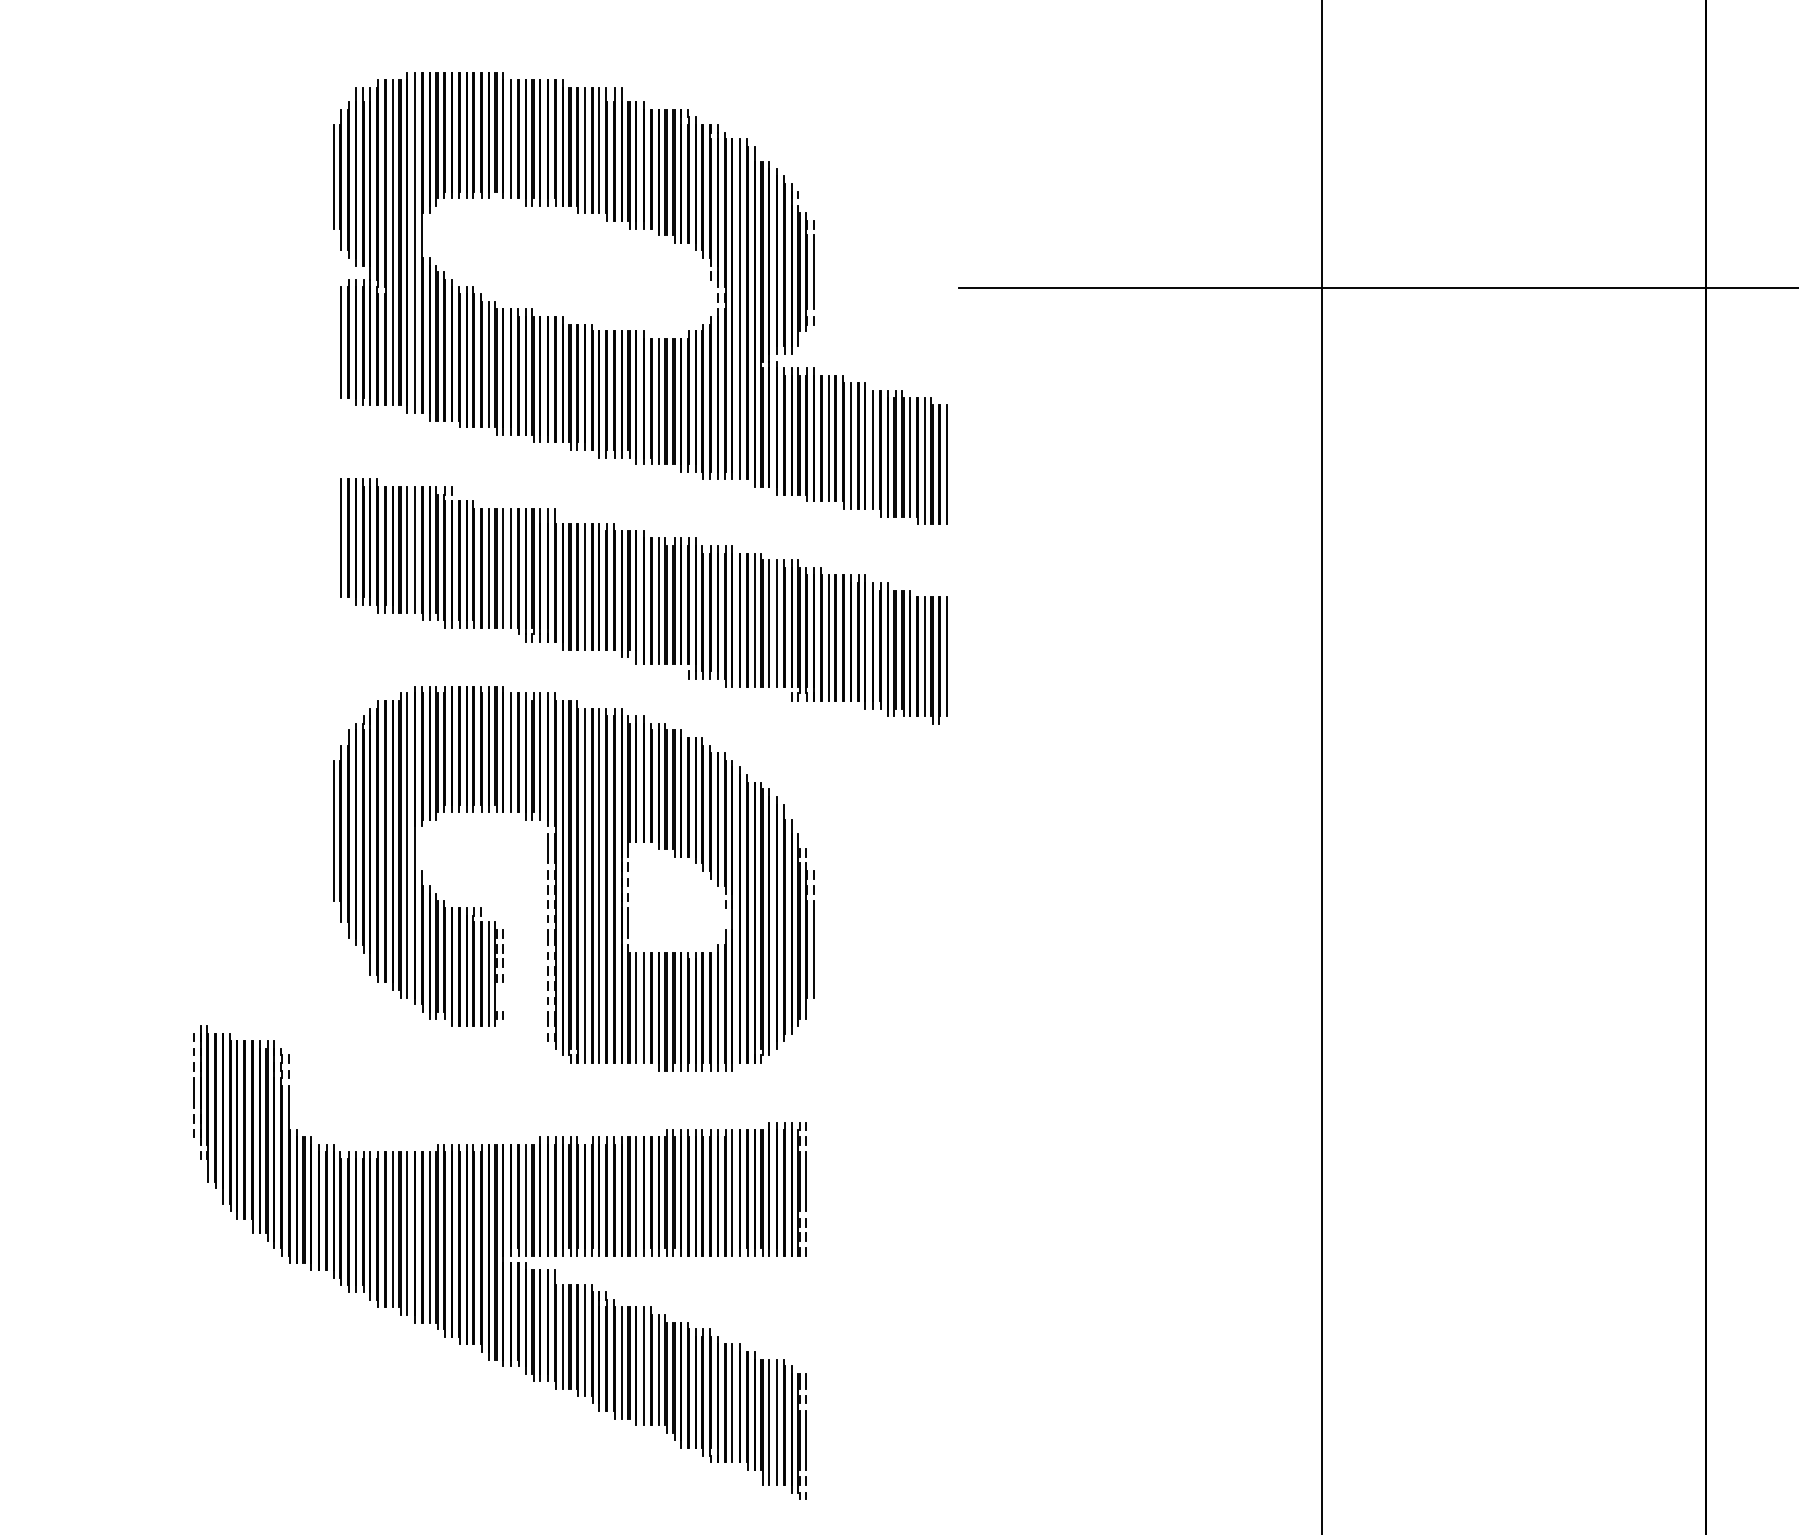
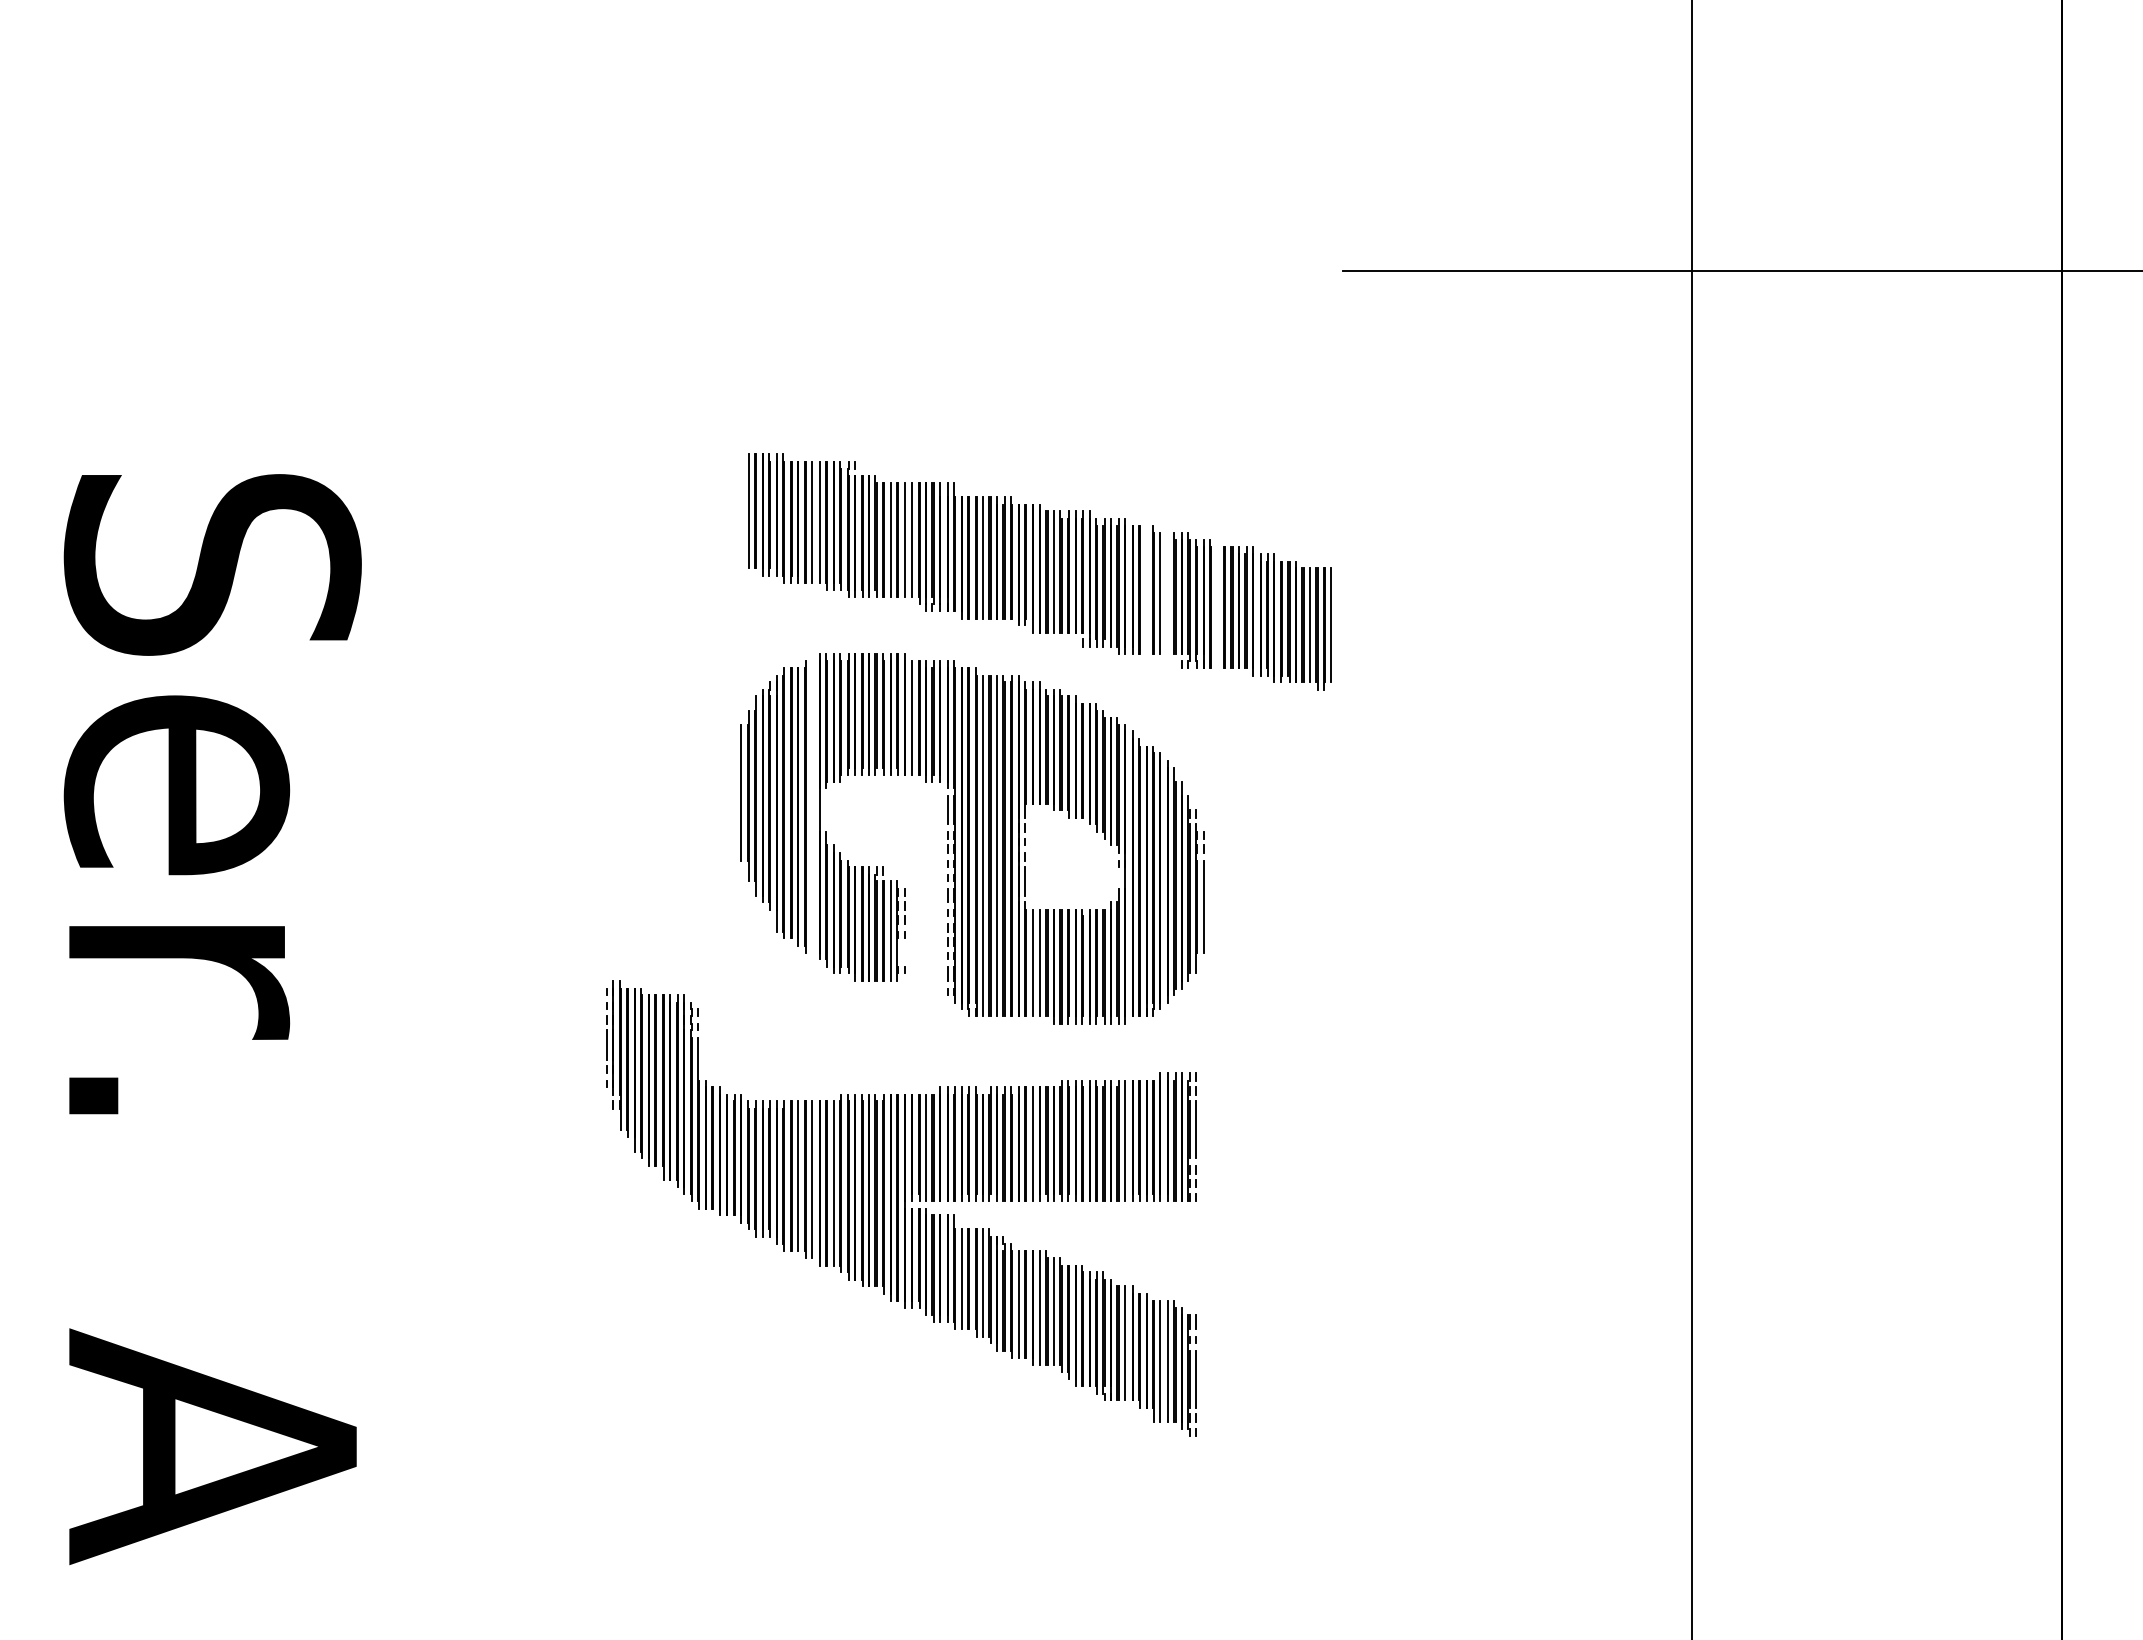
part: (637, 330) -> (1033, 311), removed
line: (754, 620) -> (1146, 590), removed
line: (777, 623) -> (1168, 593), removed
line: (828, 638) -> (1217, 607), removed
line: (407, 845) -> (812, 806), removed

